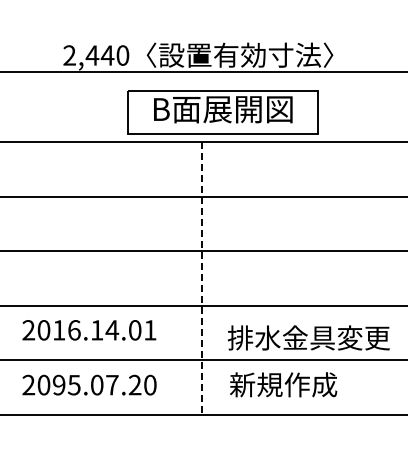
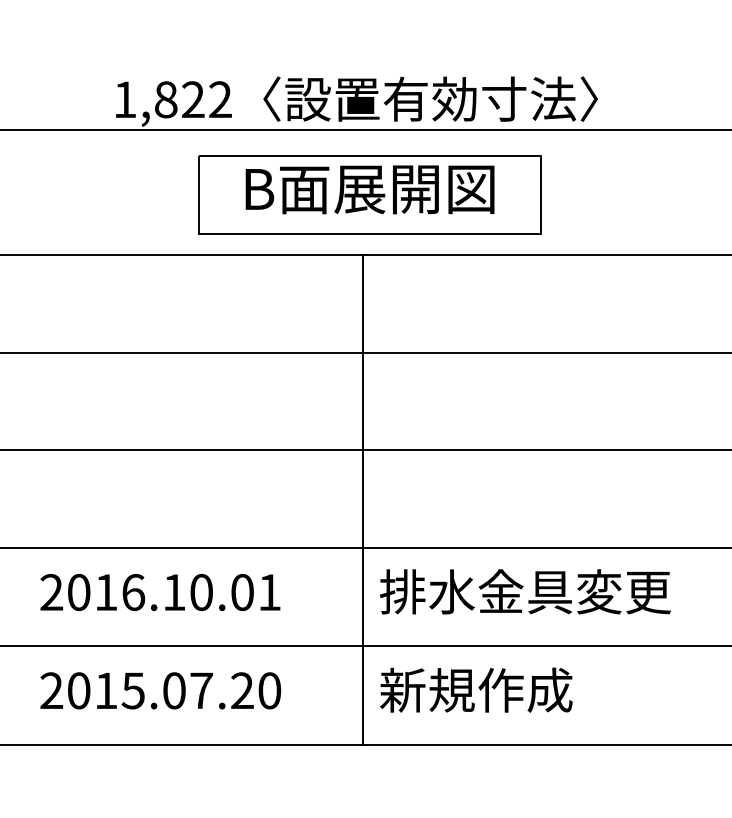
text: (96, 55) -> (173, 99), 2,440 -> 1,822
part: (222, 112) -> (368, 194), moved
line: (202, 278) -> (363, 499), dashed -> solid
text: (112, 330) -> (201, 592), 2016.14.01 -> 2016.10.01
text: (308, 337) -> (524, 591), moved
text: (58, 384) -> (105, 689), 2095.07.20 -> 2015.07.20
text: (283, 384) -> (476, 689), moved

